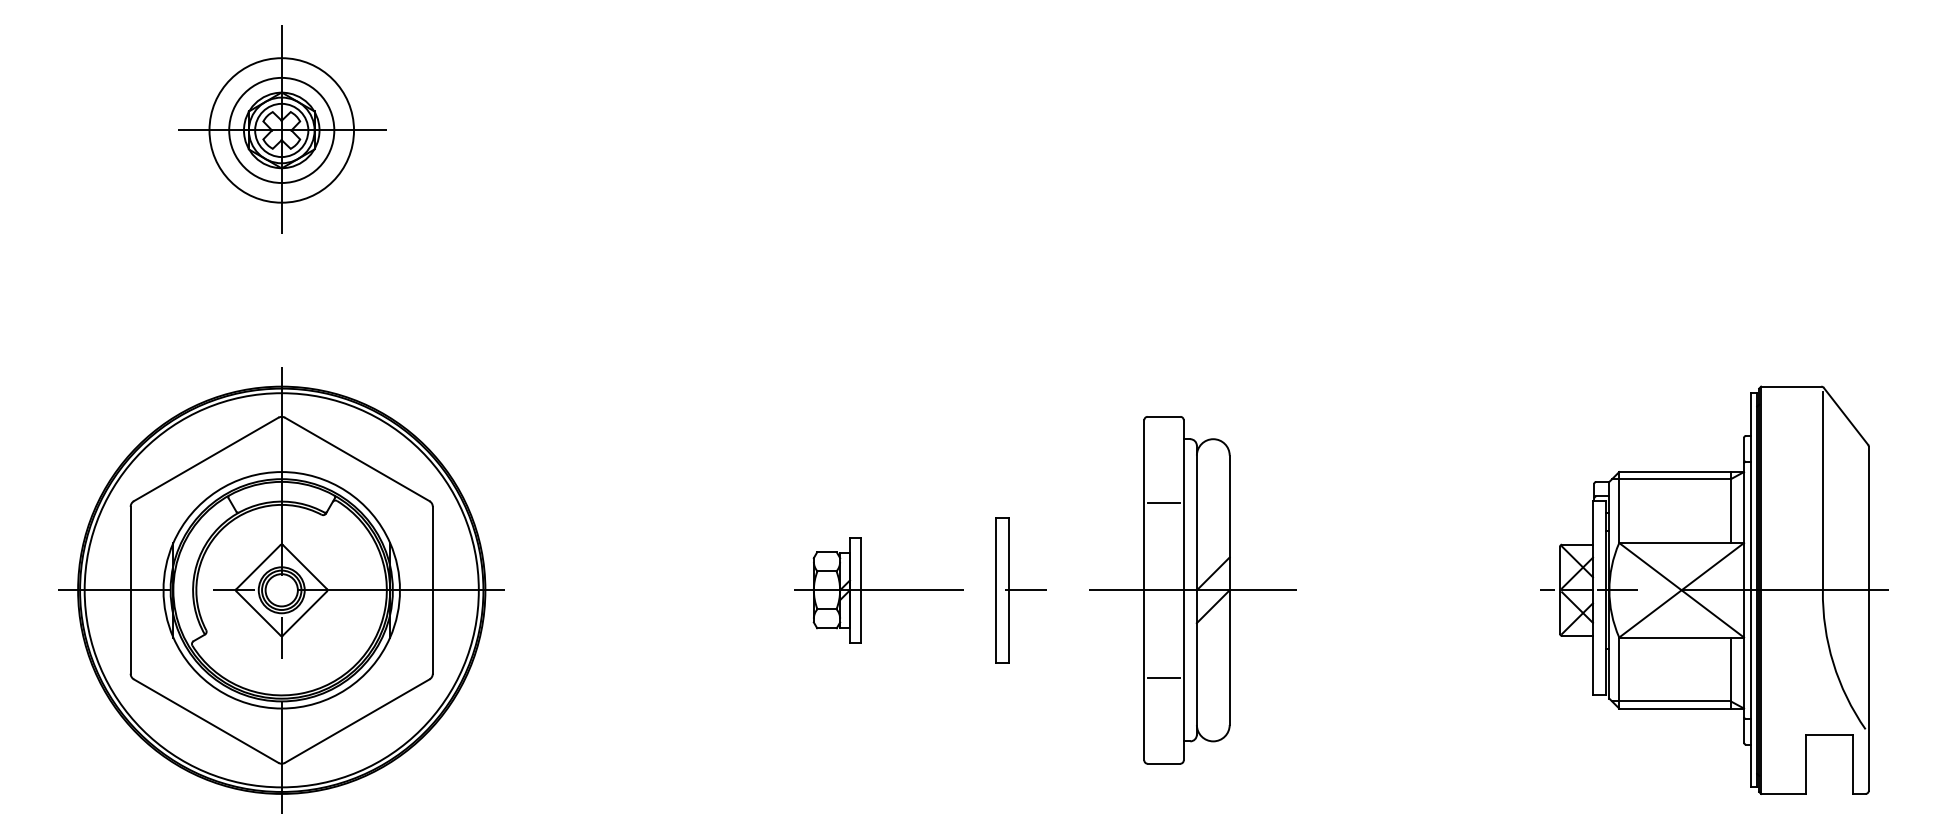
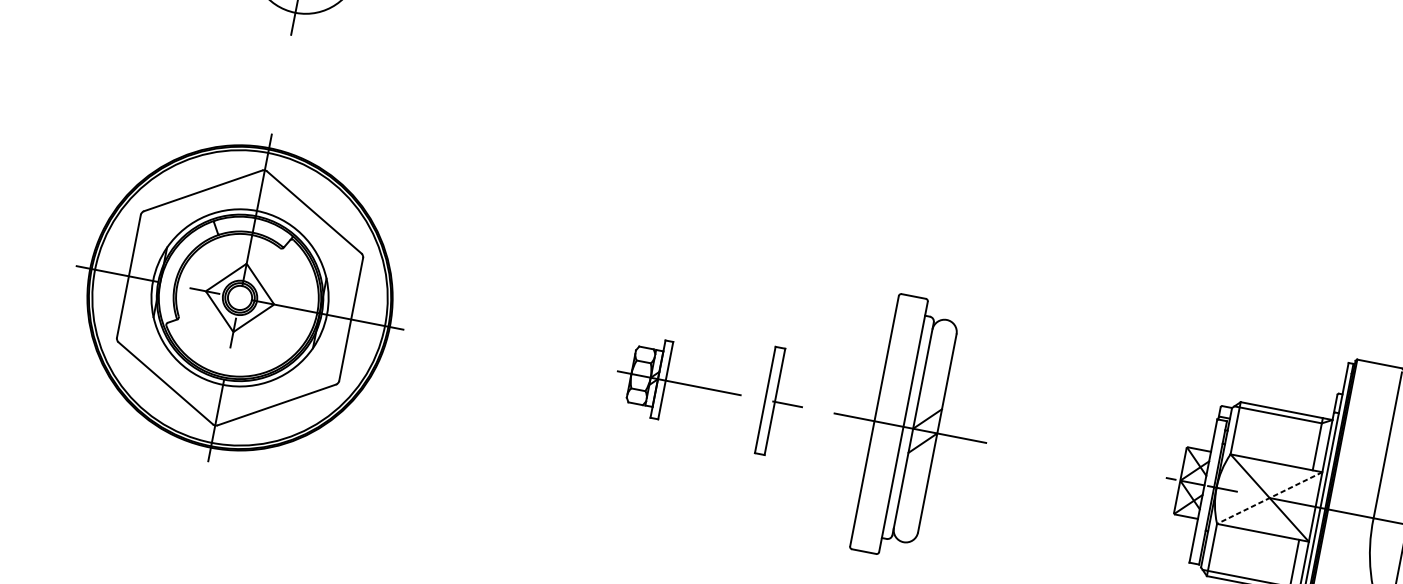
line: (1163, 503) -> (901, 360), removed
line: (1681, 590) -> (1269, 498), solid -> dashed
line: (1163, 677) -> (876, 488), removed

